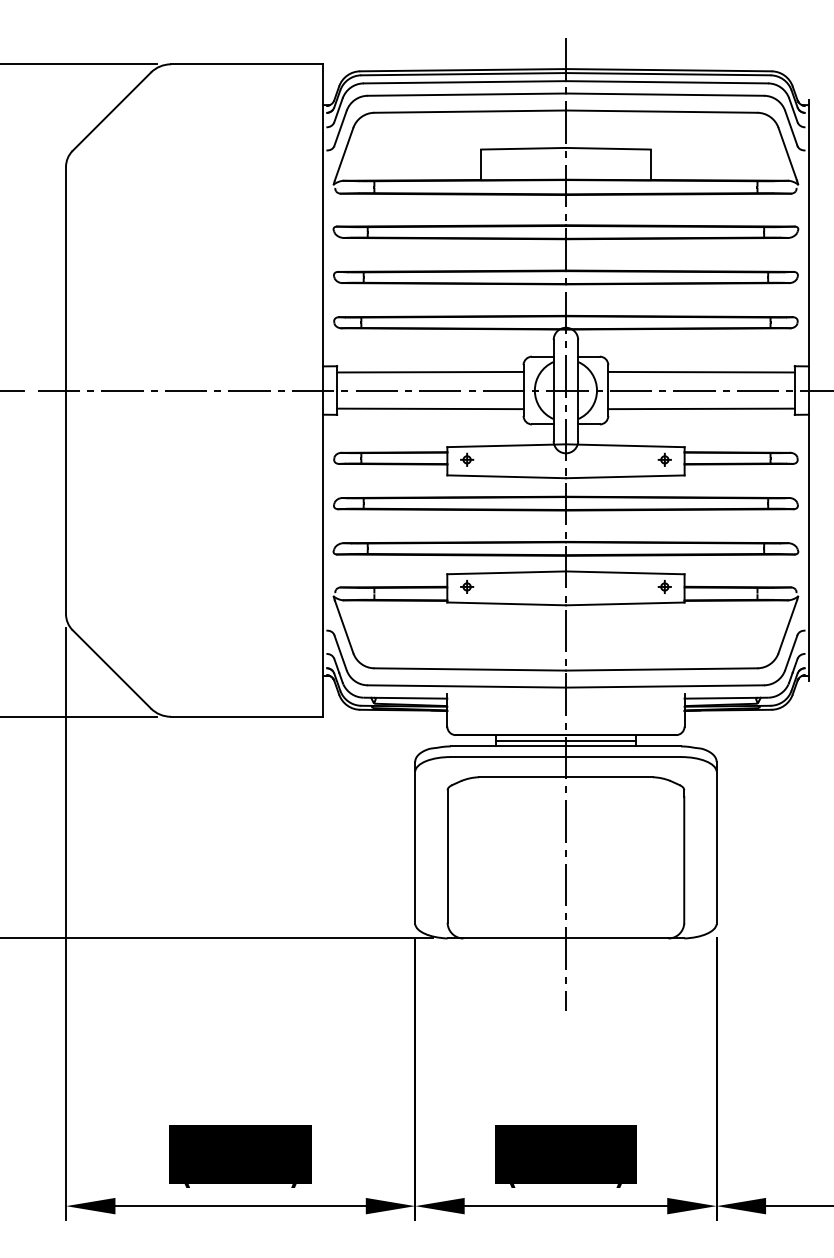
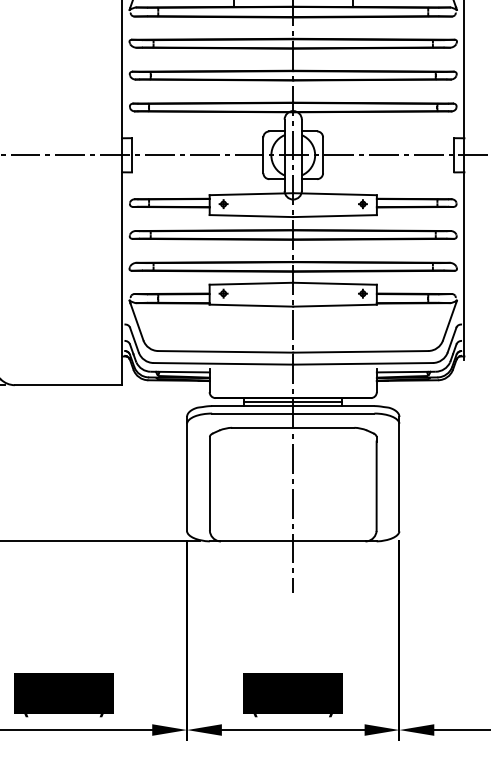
line: (430, 371) -> (197, 141), removed
line: (701, 371) -> (388, 141), removed
line: (430, 408) -> (197, 167), removed
line: (701, 408) -> (388, 167), removed

